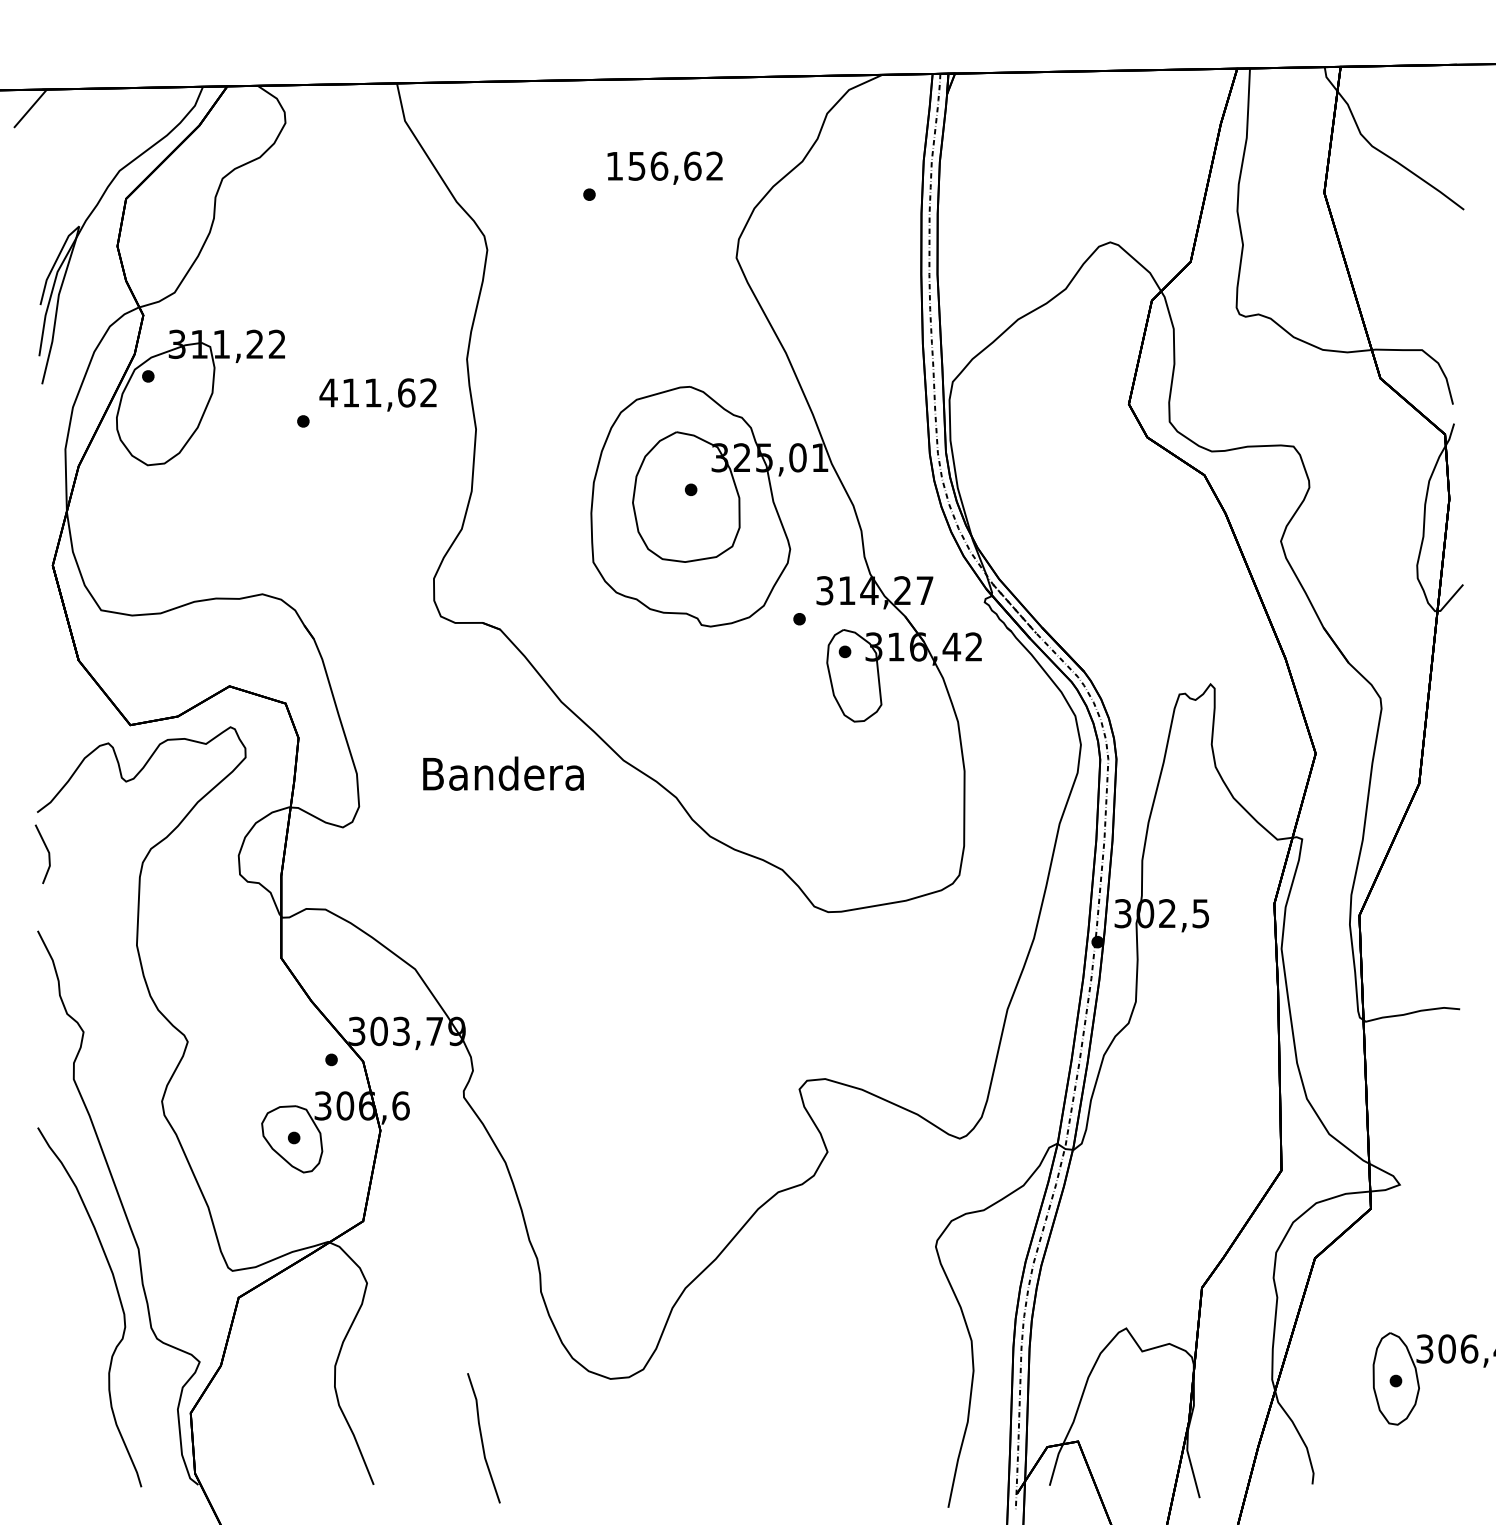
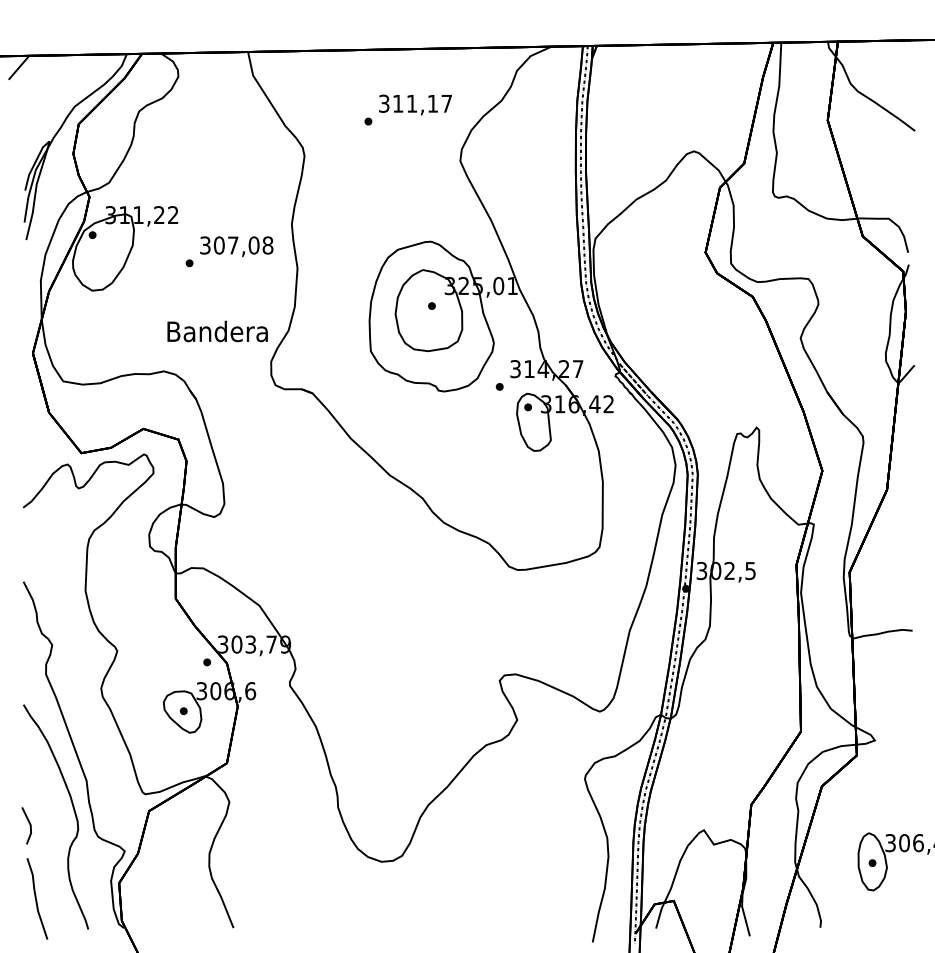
text: (664, 165) -> (415, 103), 156,62 -> 311,17
text: (378, 392) -> (236, 245), 411,62 -> 307,08
text: (503, 773) -> (217, 331), moved
line: (45, 850) -> (28, 823), moved
line: (482, 1437) -> (36, 898), moved

